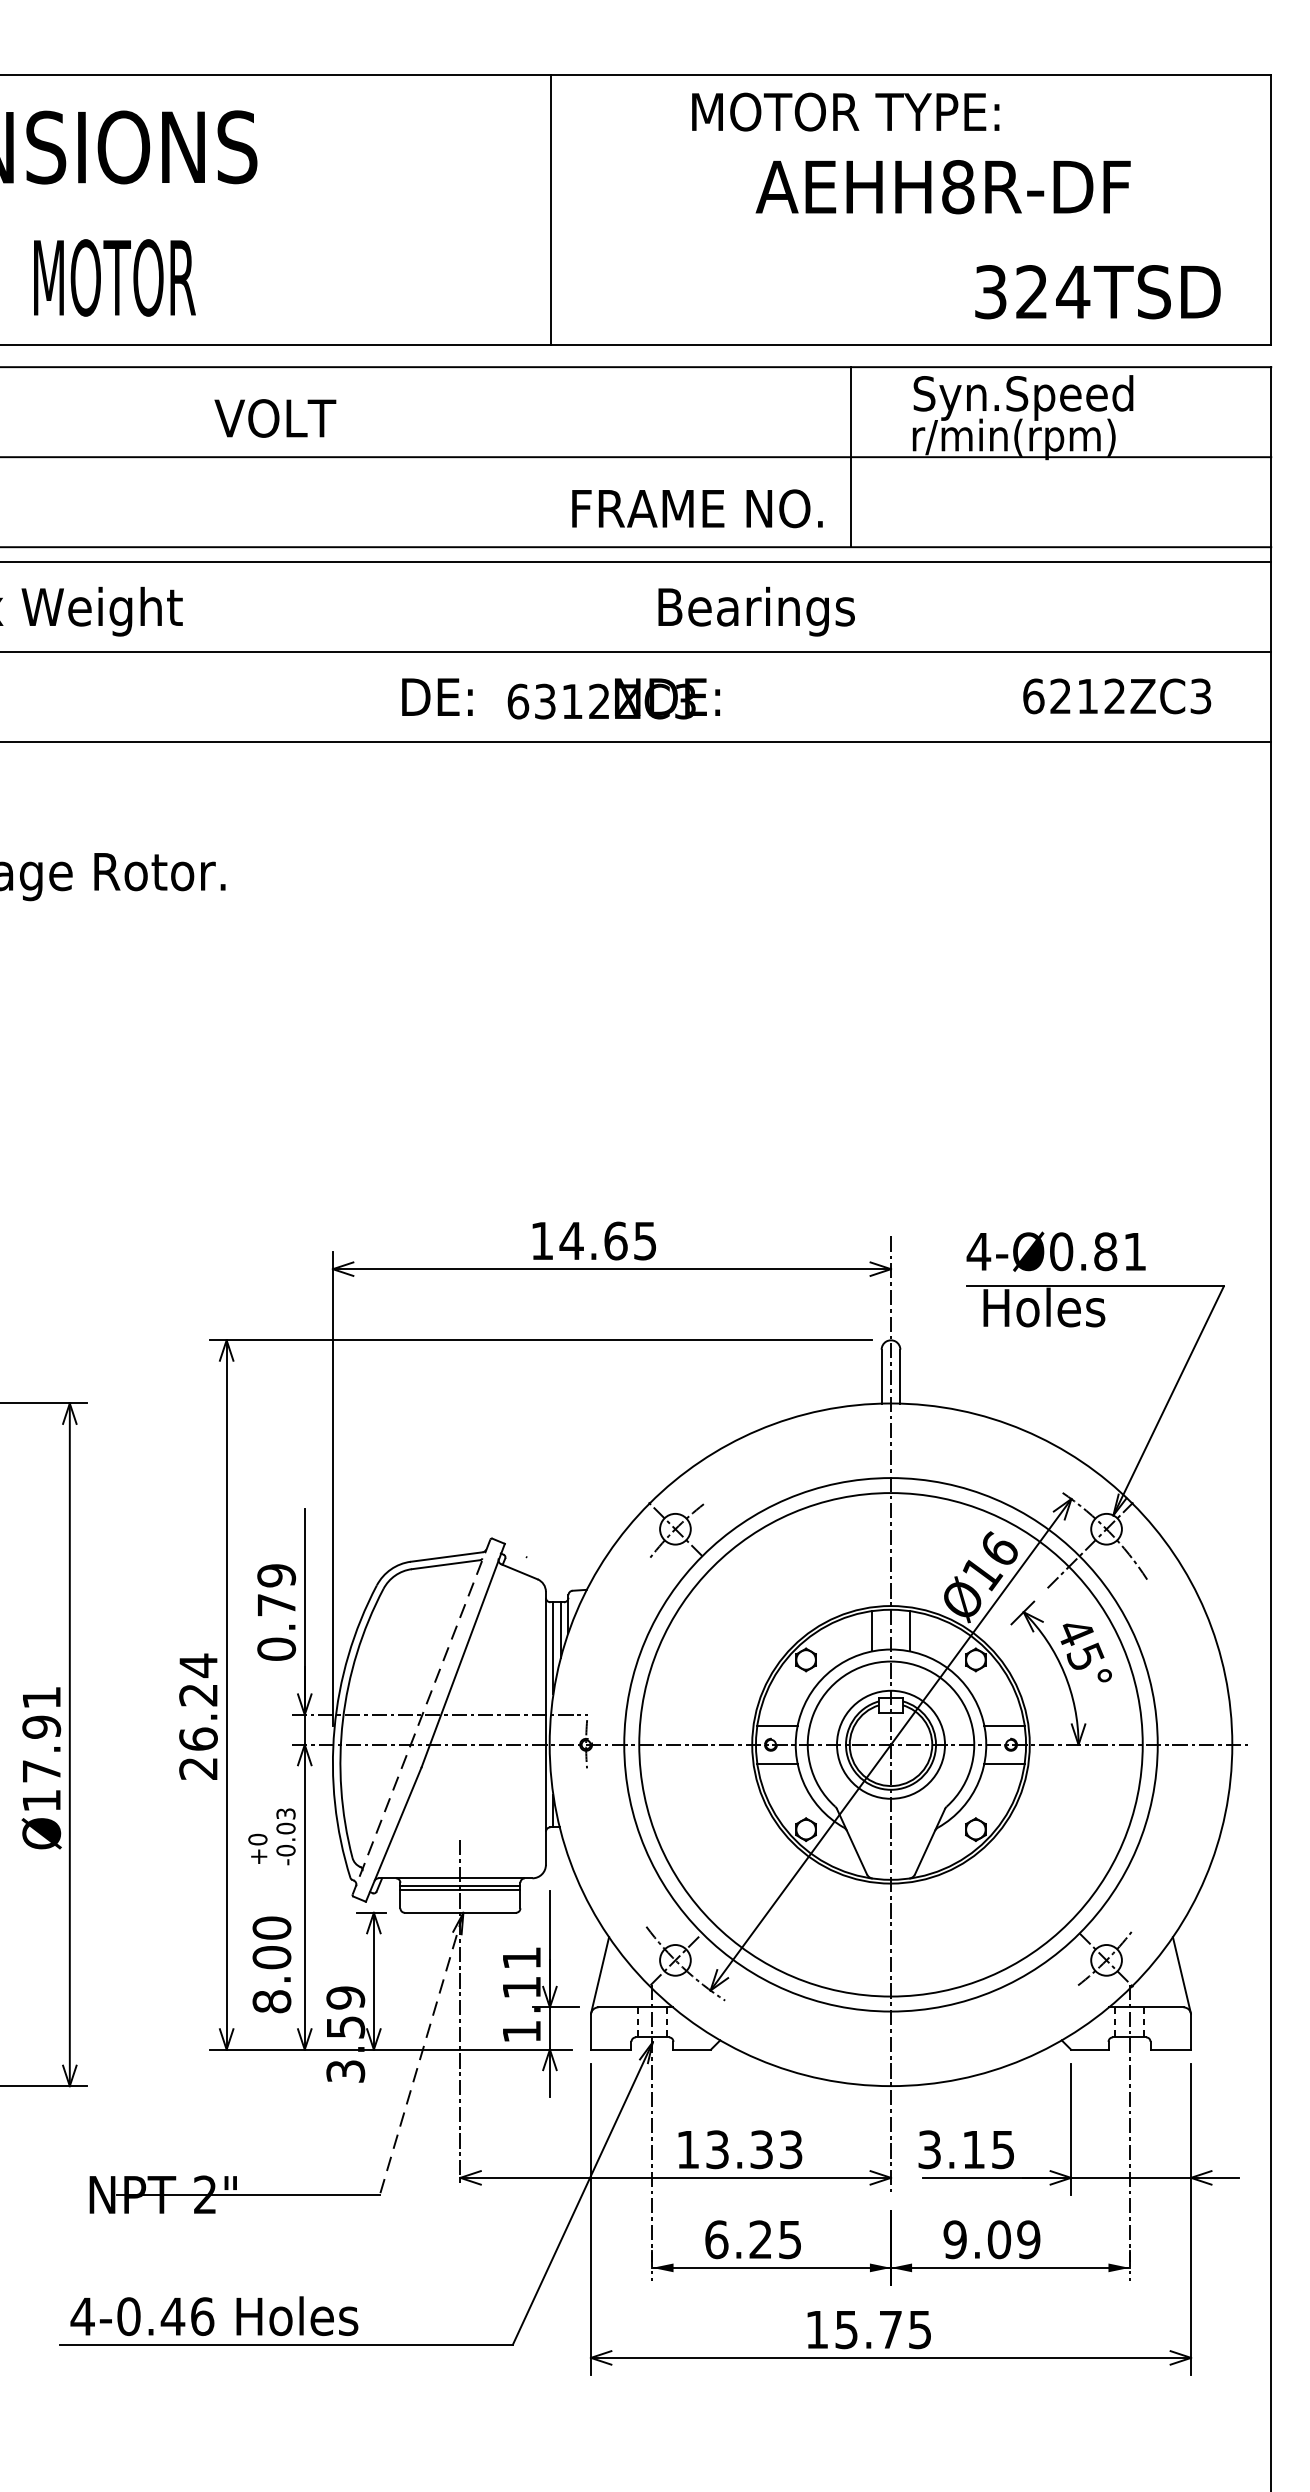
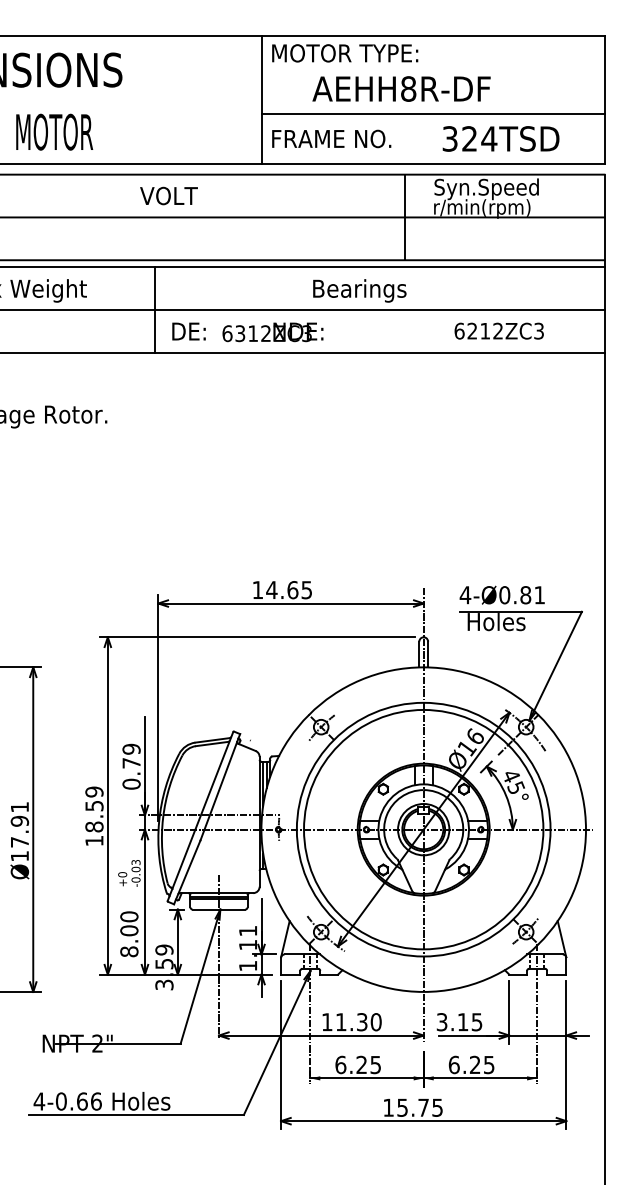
text: (846, 112) -> (345, 53), moved
text: (943, 185) -> (401, 88), moved
line: (911, 240) -> (433, 114), added
text: (1096, 291) -> (500, 138), moved
text: (274, 417) -> (168, 195), moved
text: (697, 507) -> (331, 138), moved
line: (326, 650) -> (155, 309), added
text: (1115, 694) -> (498, 330), moved
text: (560, 699) -> (247, 332), moved
text: (198, 1717) -> (94, 816), 26.24 -> 18.59
line: (421, 1717) -> (200, 816), dashed -> solid
line: (421, 2053) -> (200, 976), dashed -> solid
text: (753, 2150) -> (358, 1022), 13.33 -> 11.30
text: (991, 2238) -> (471, 1064), 9.09 -> 6.25
text: (173, 2316) -> (82, 1101), 4-0.46 -> 4-0.66

